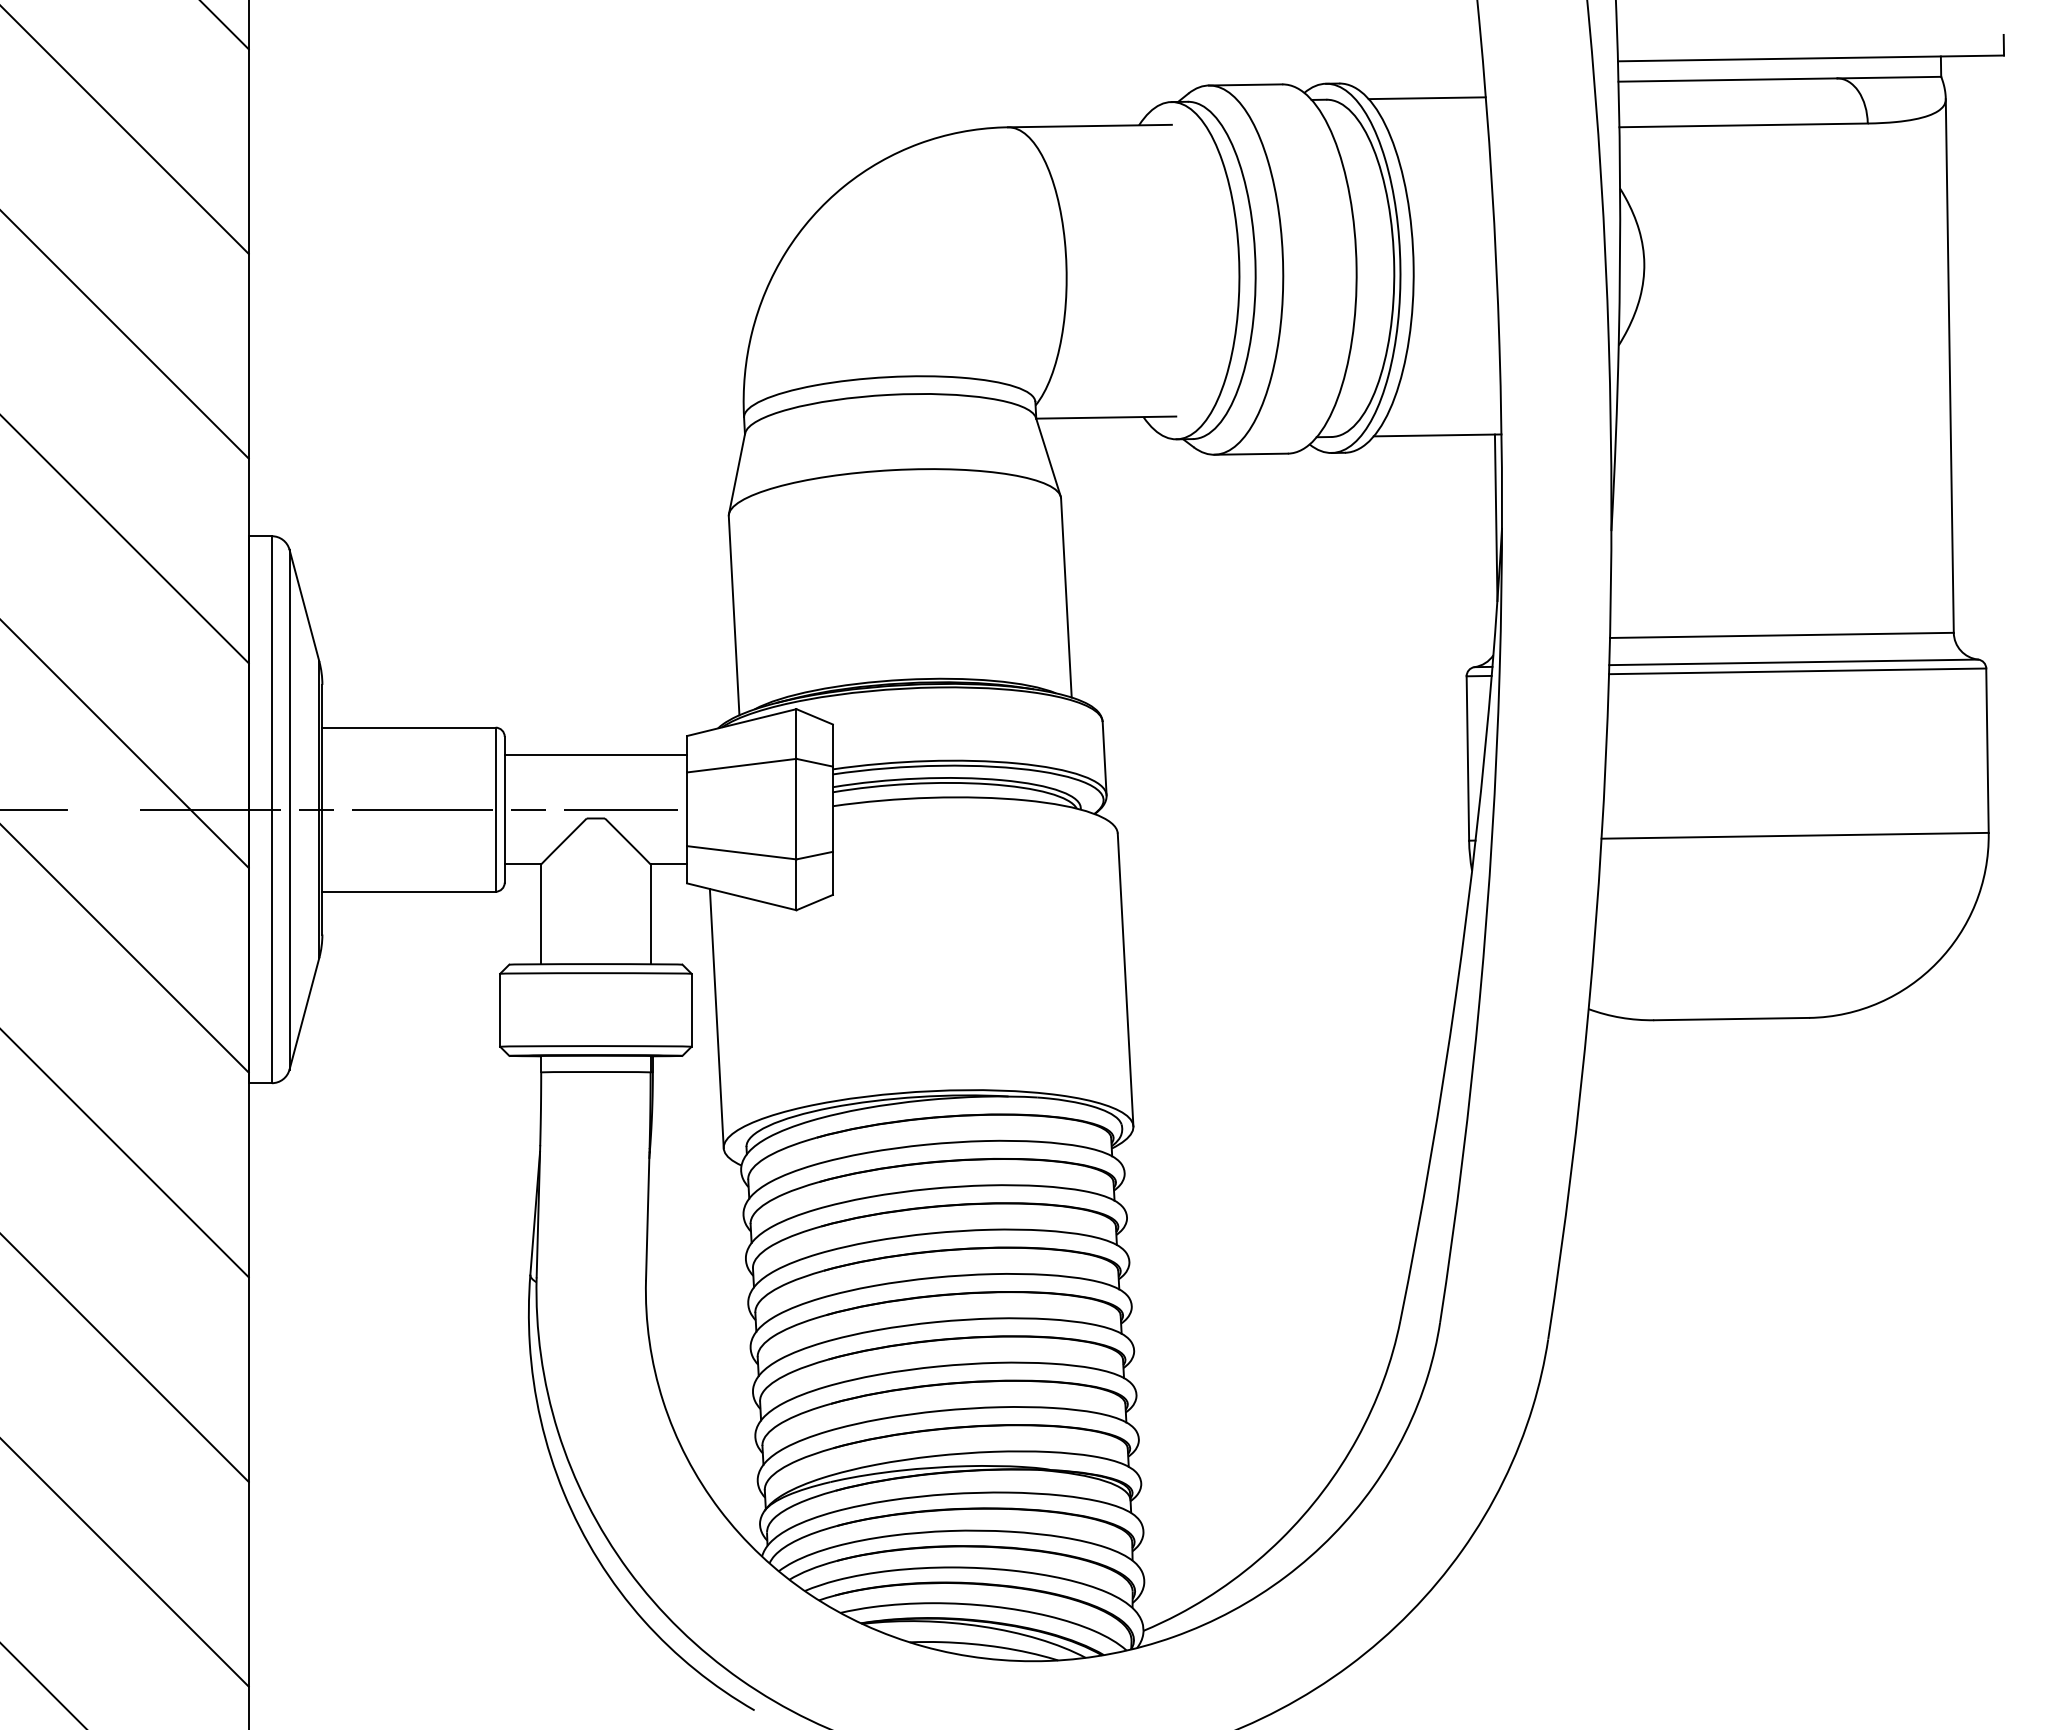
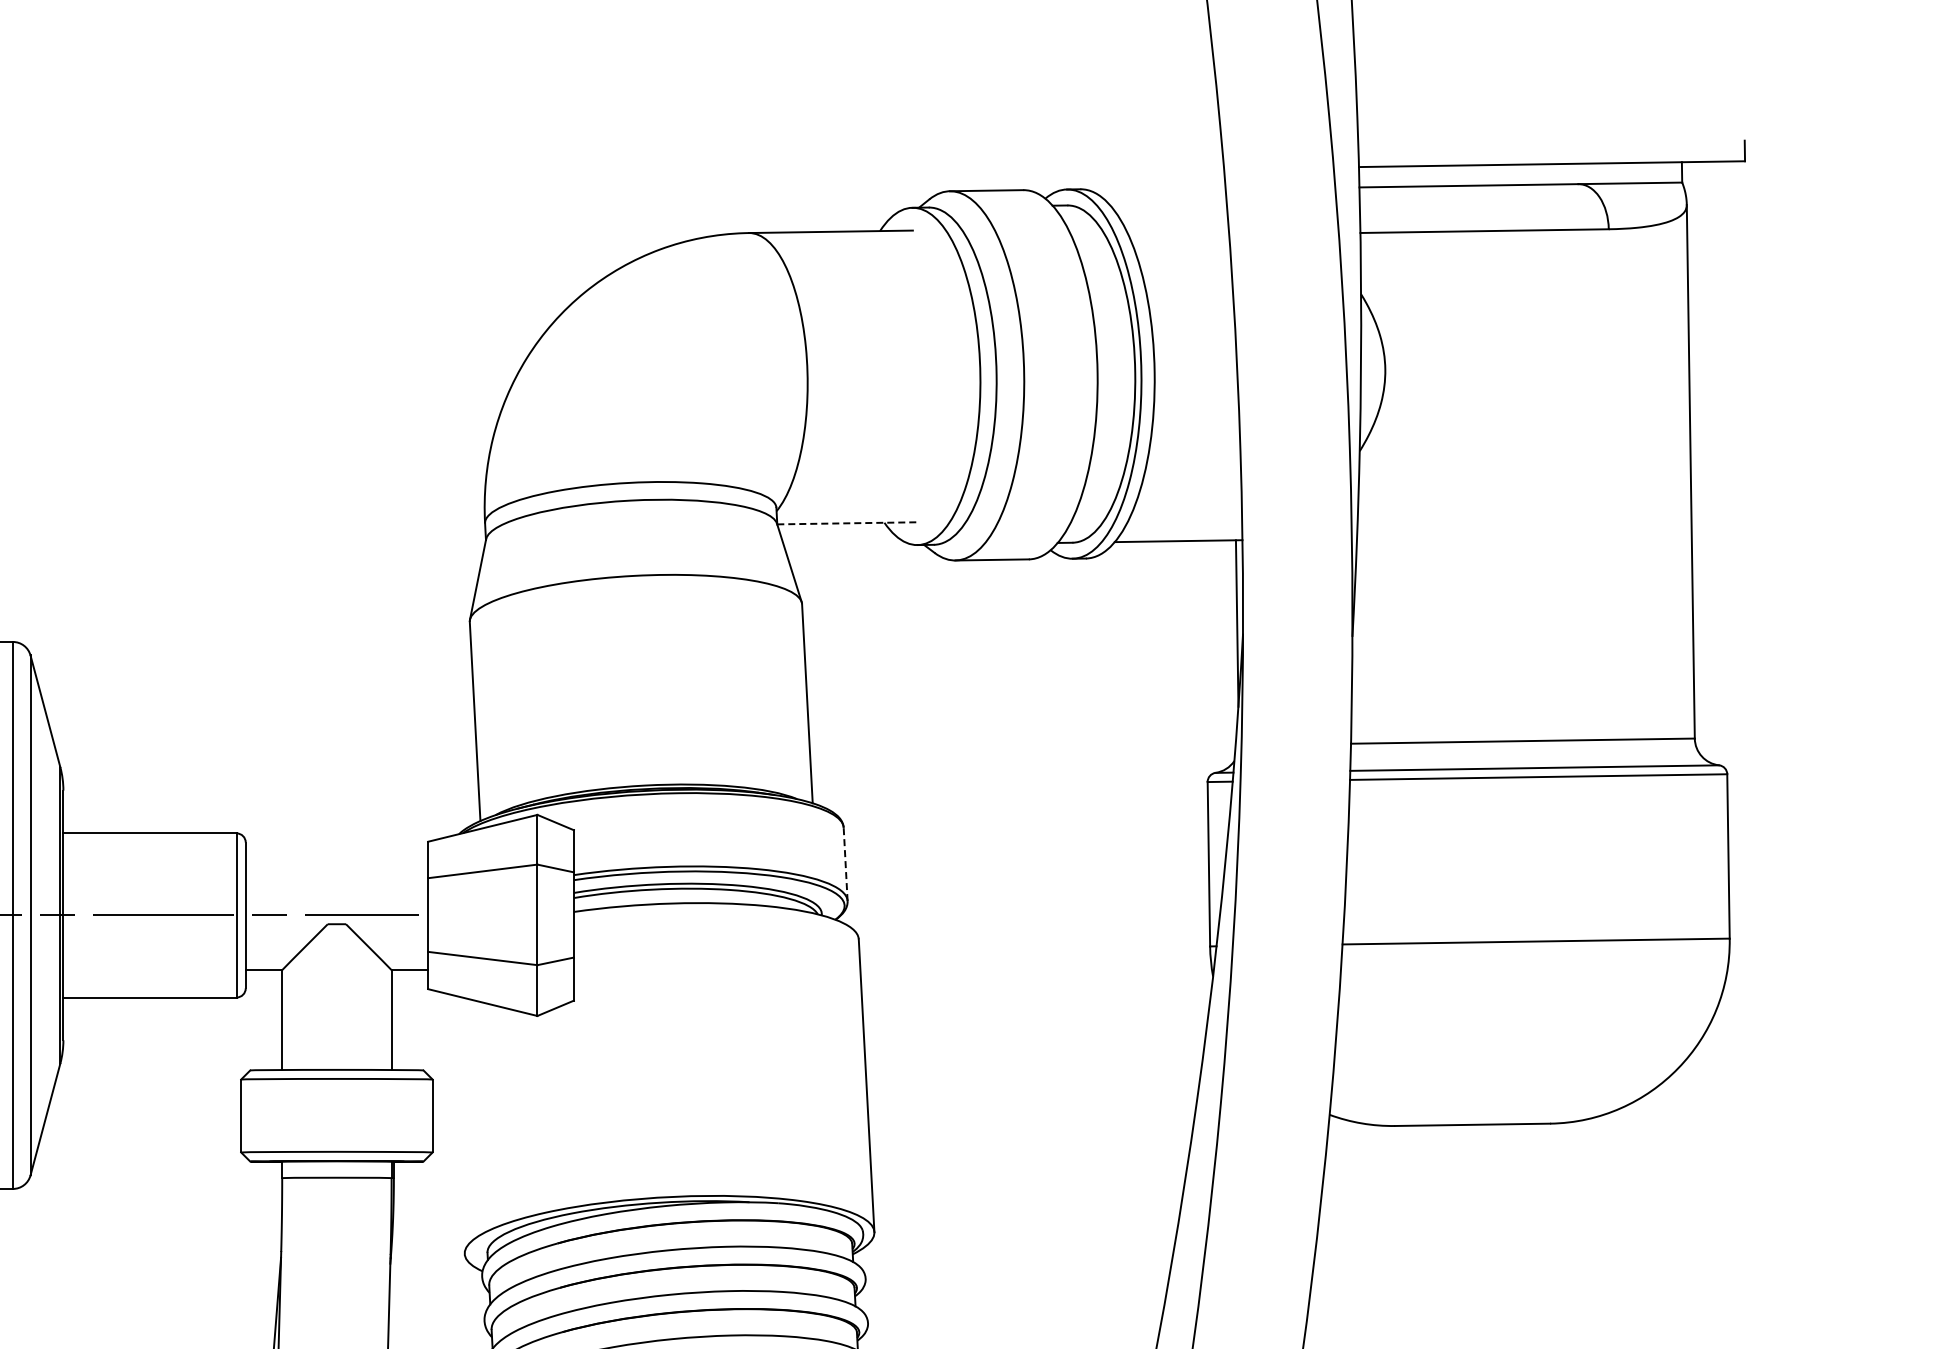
line: (1426, 98) -> (1167, 204), removed
line: (1106, 417) -> (847, 523), solid -> dashed
line: (595, 755) -> (336, 861), removed
line: (1104, 758) -> (845, 864), solid -> dashed
line: (716, 1018) -> (457, 1124), removed

